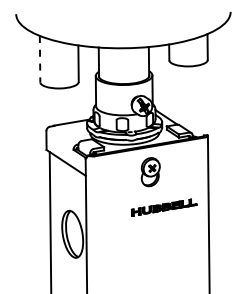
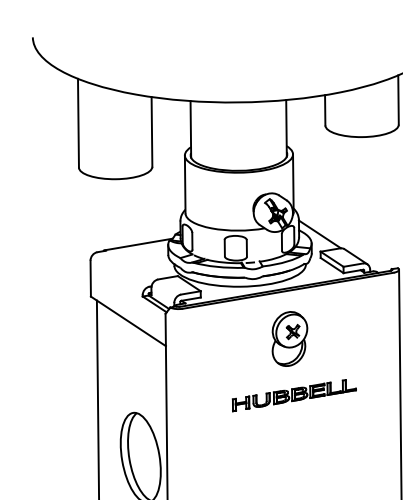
line: (40, 59) -> (79, 123), dashed -> solid
part: (163, 207) -> (293, 395), moved

